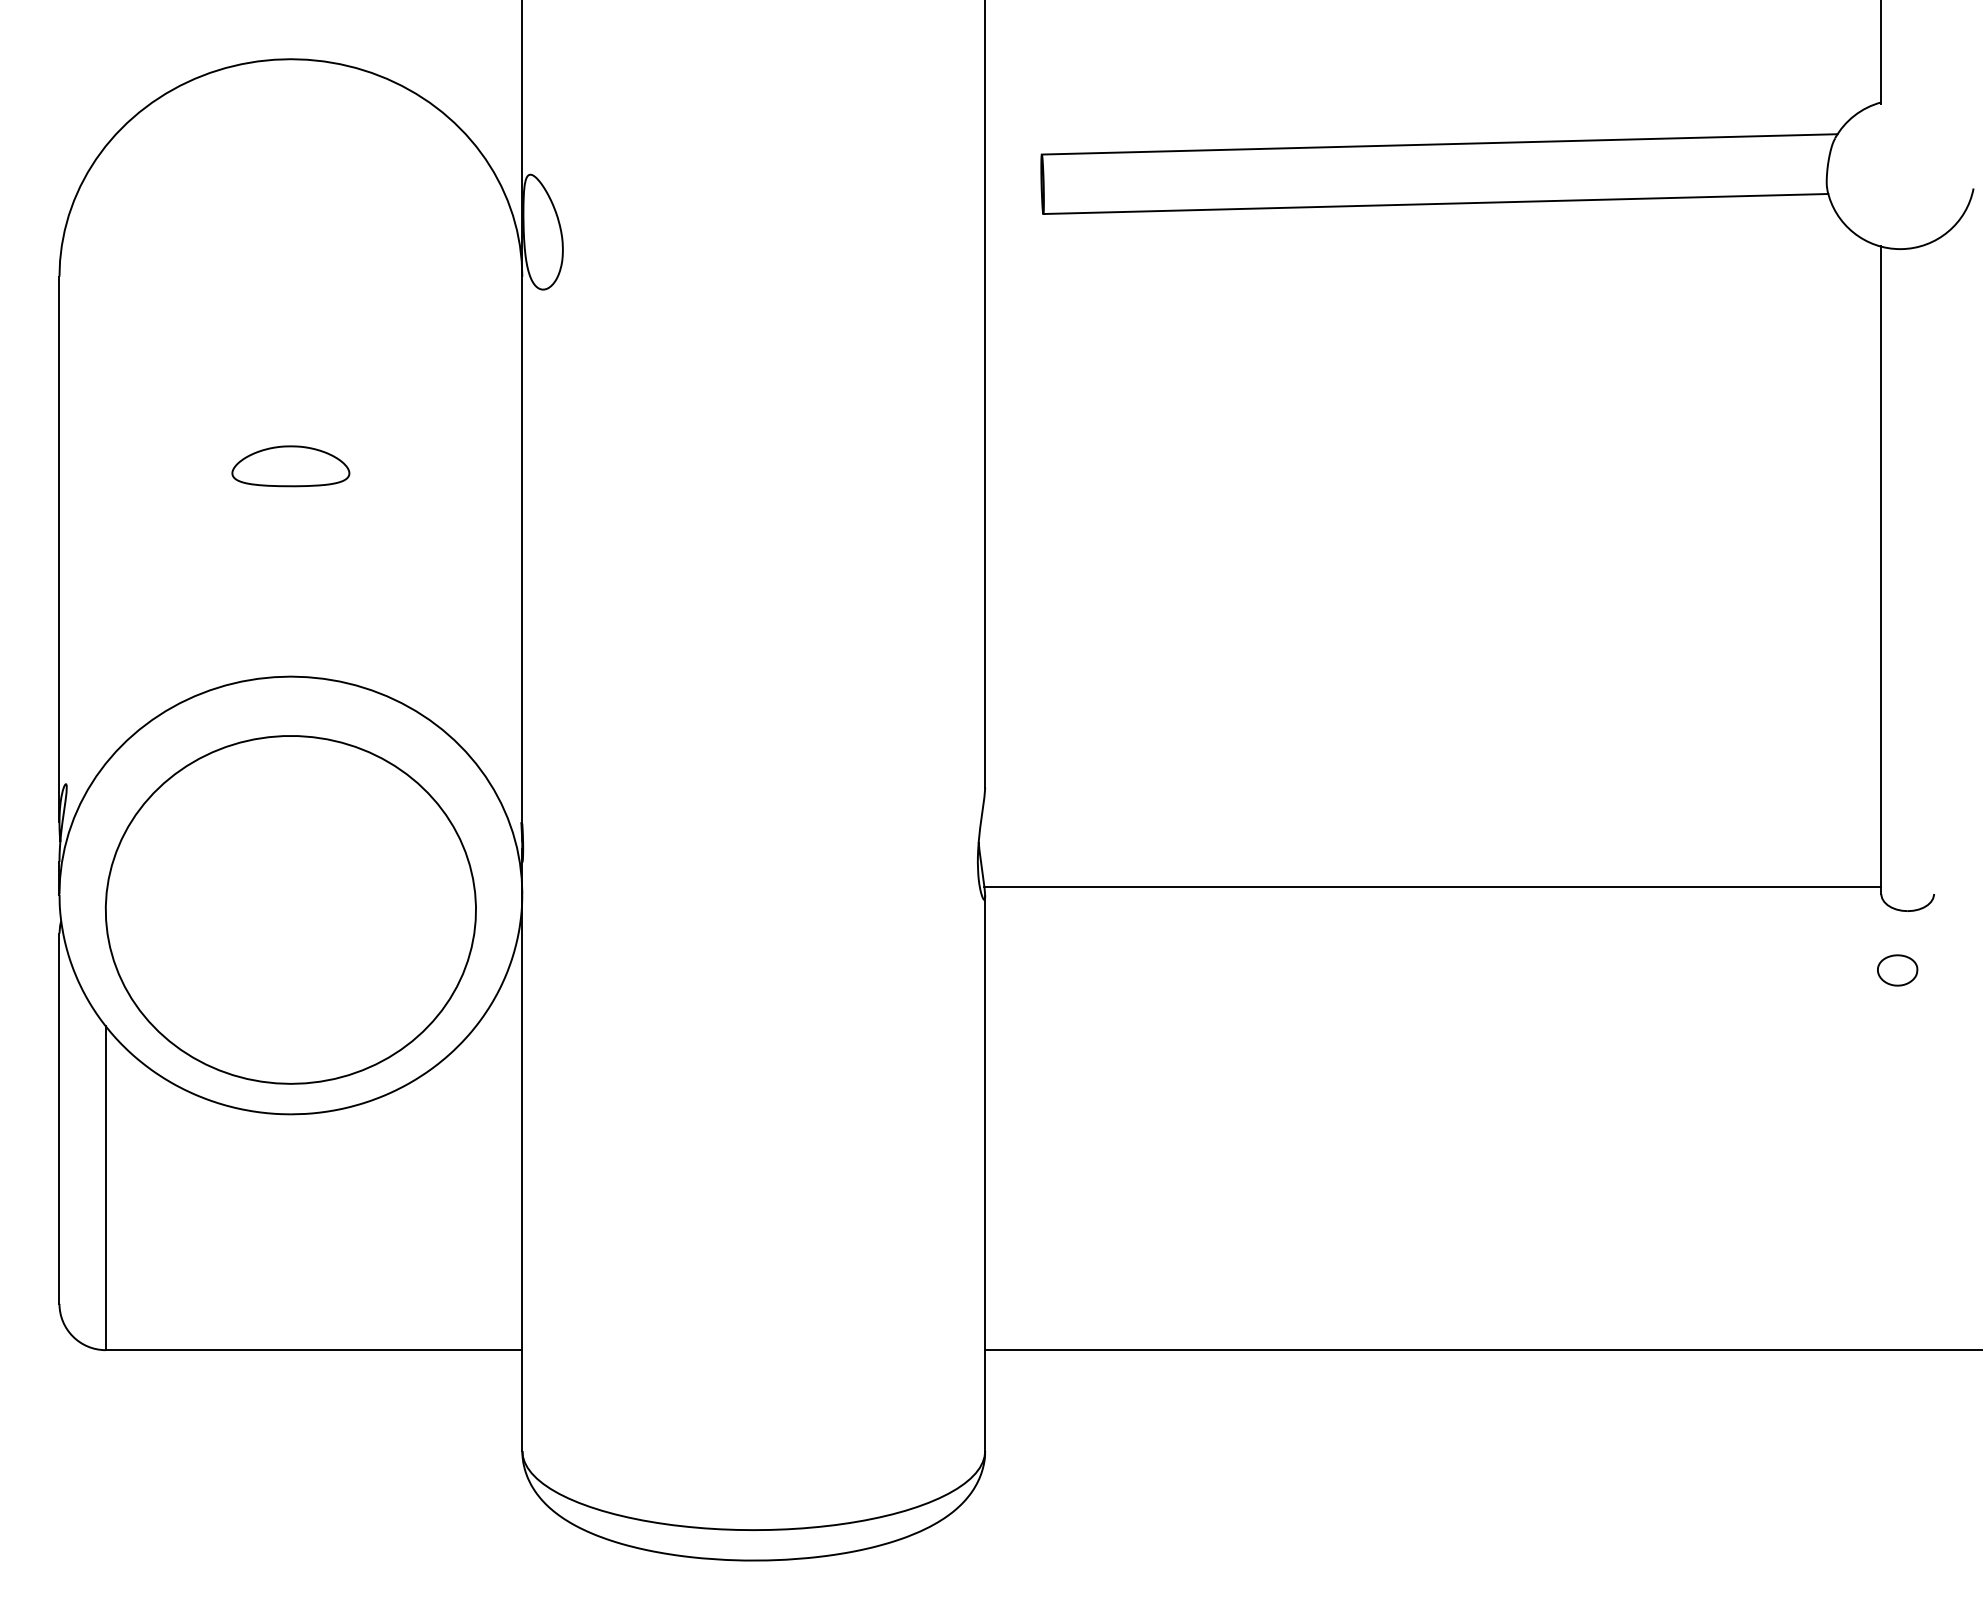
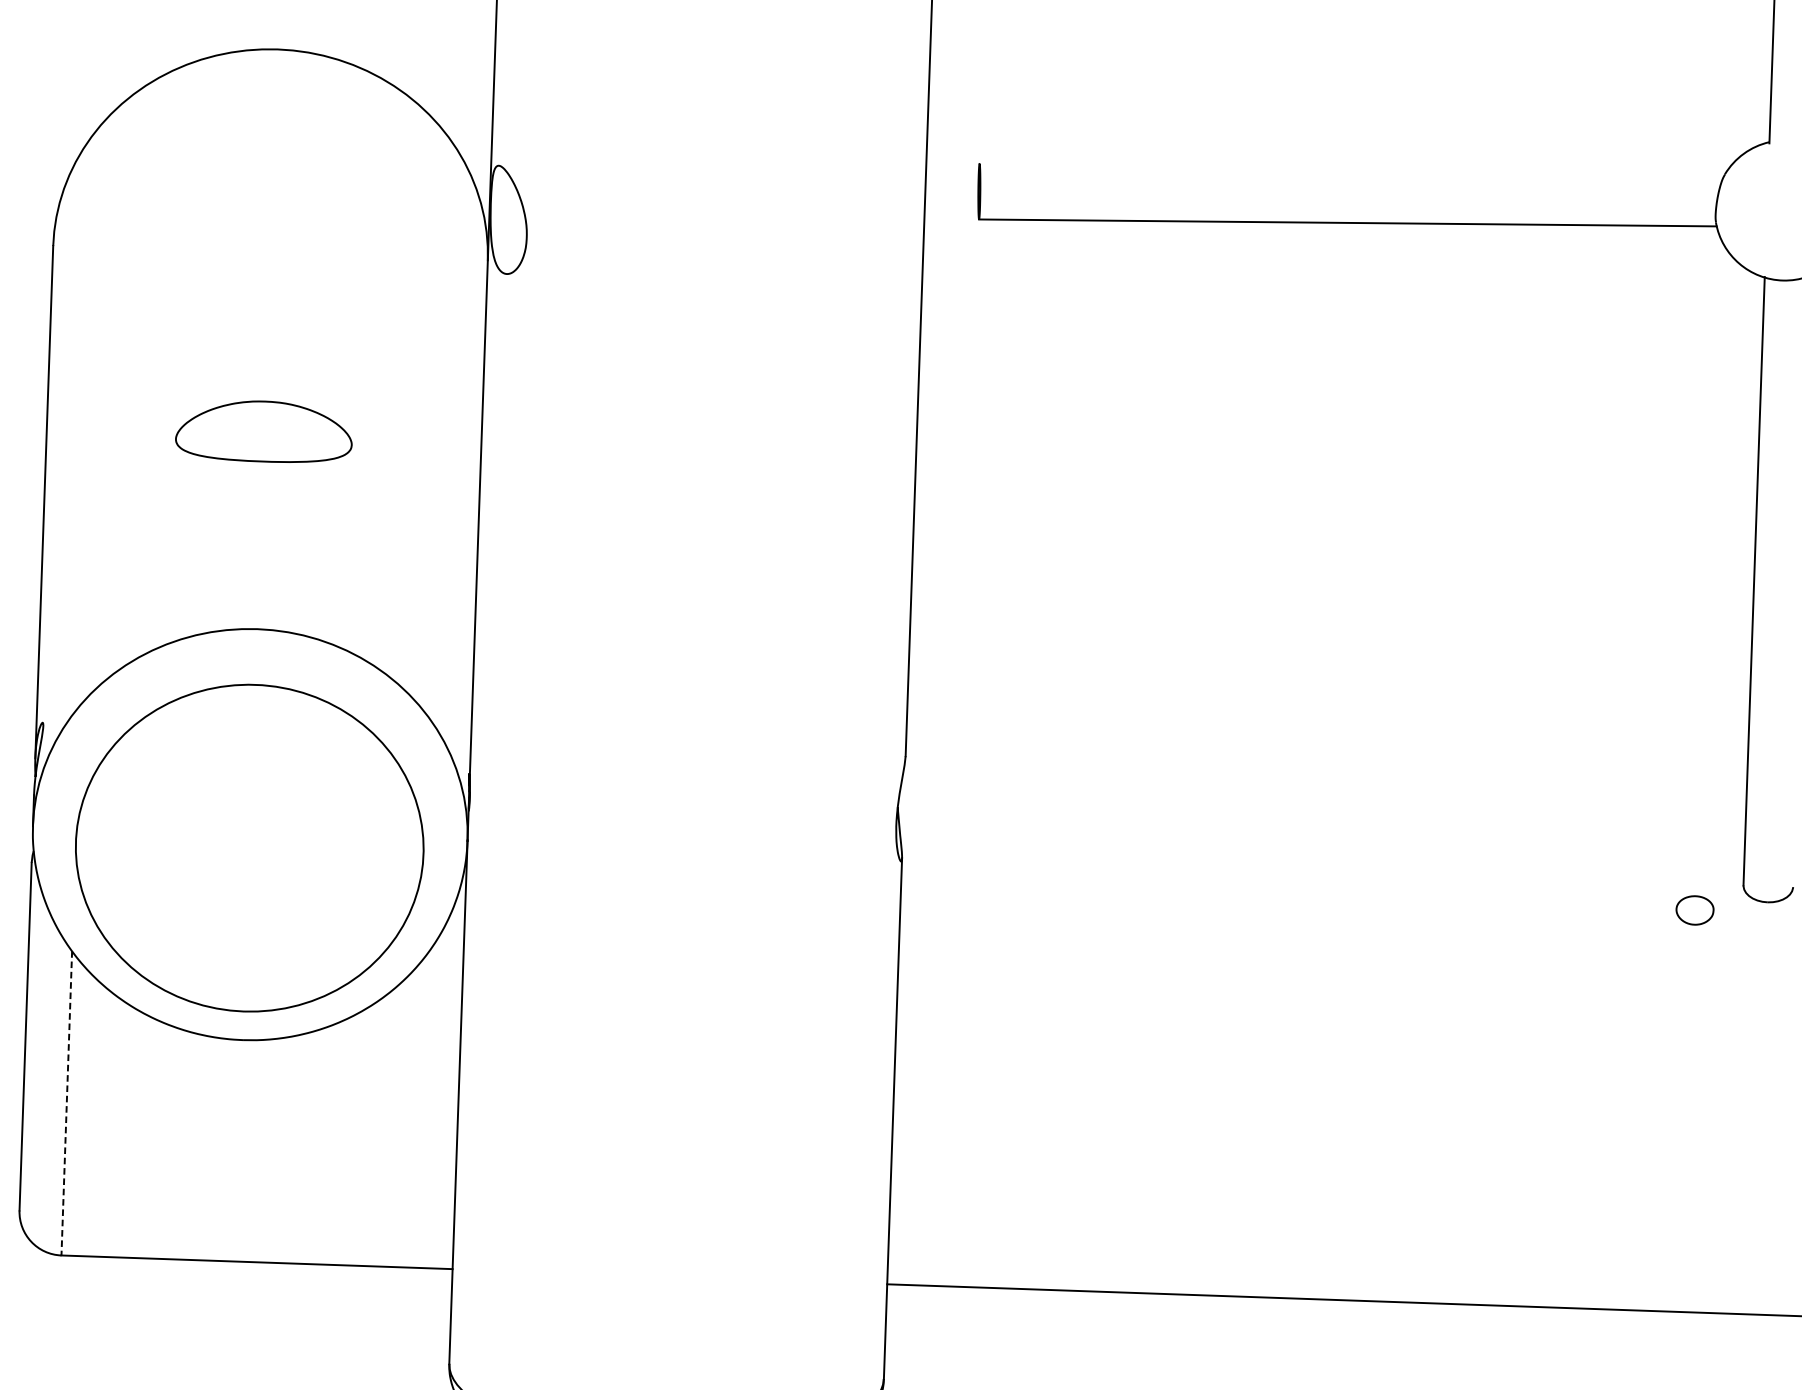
line: (1439, 144) -> (1353, 167), removed
part: (290, 466) -> (263, 431), size x1.6
line: (1432, 887) -> (1322, 864), removed
part: (1897, 970) -> (1694, 910), moved
line: (105, 1188) -> (66, 1103), solid -> dashed

